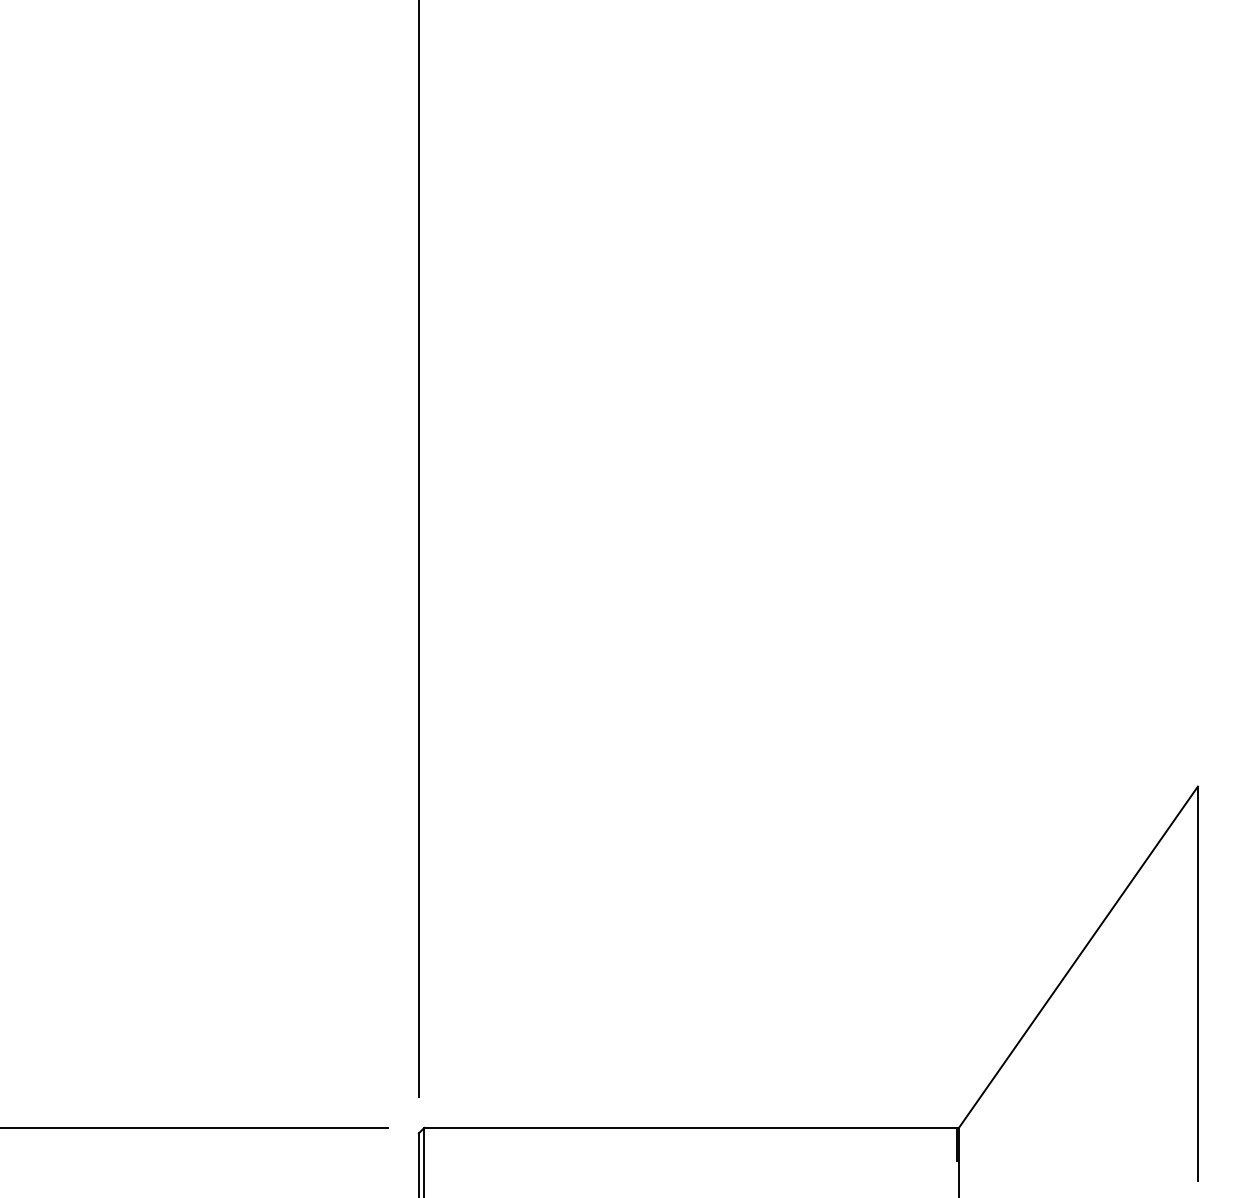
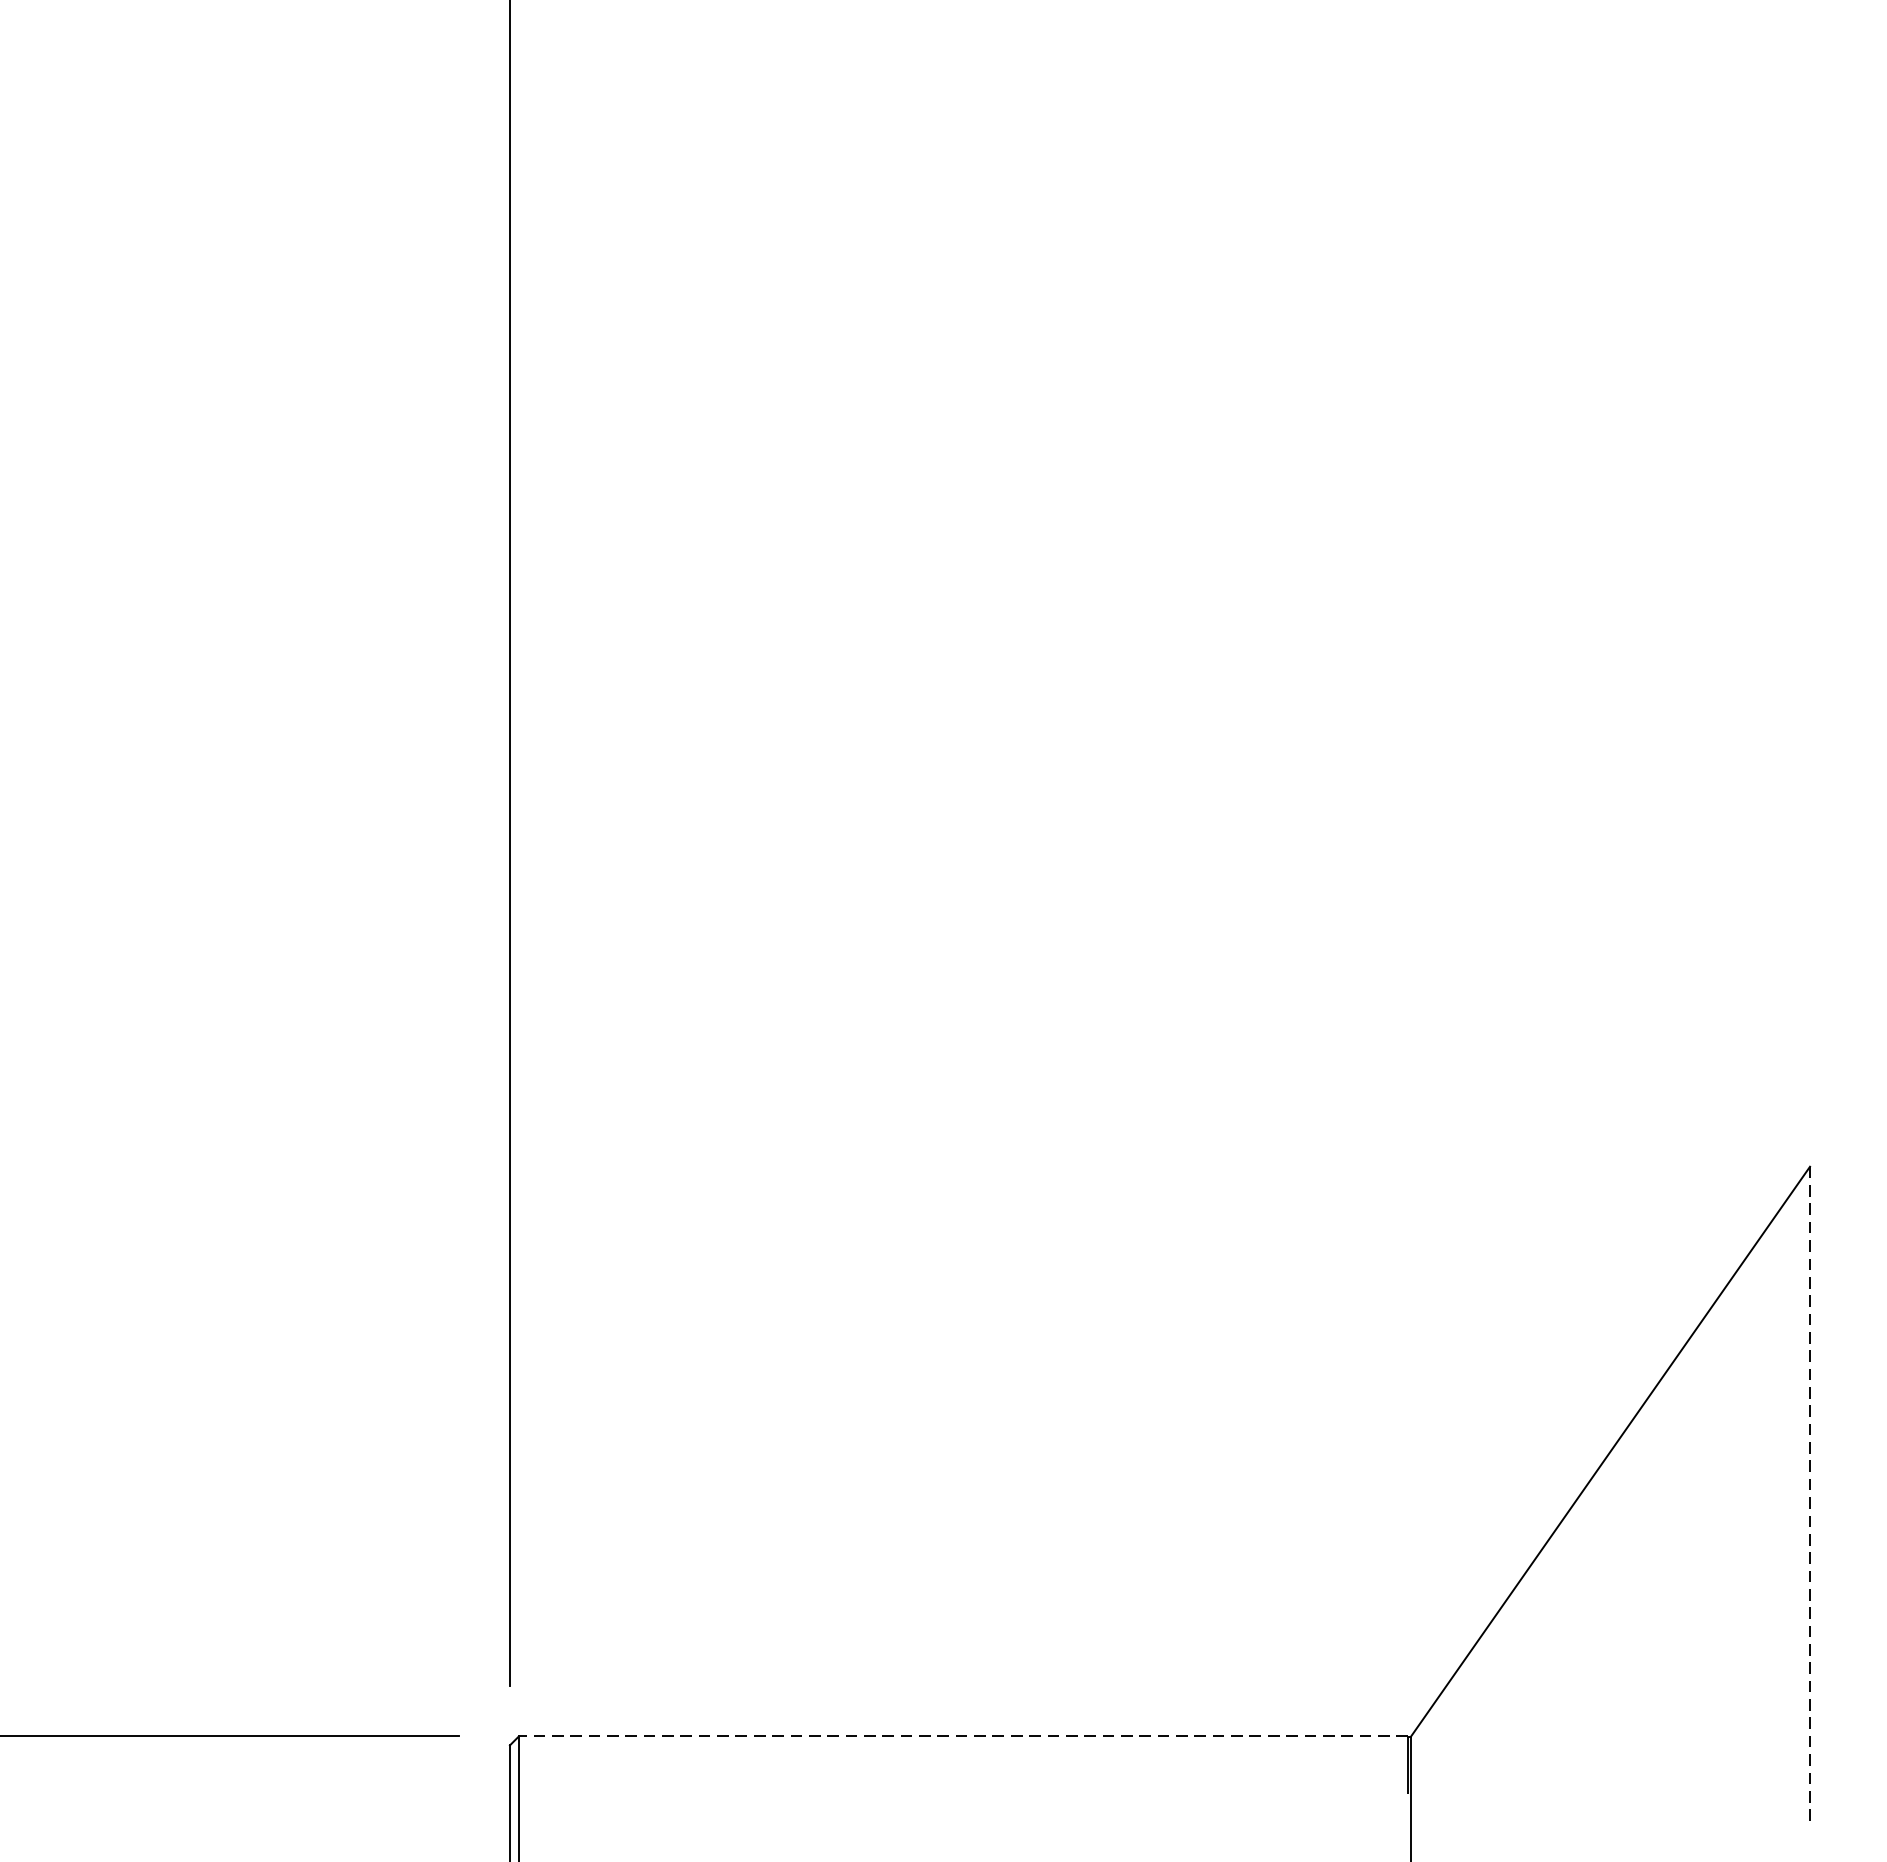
line: (1197, 984) -> (1809, 1497), solid -> dashed
line: (690, 1127) -> (963, 1735), solid -> dashed

